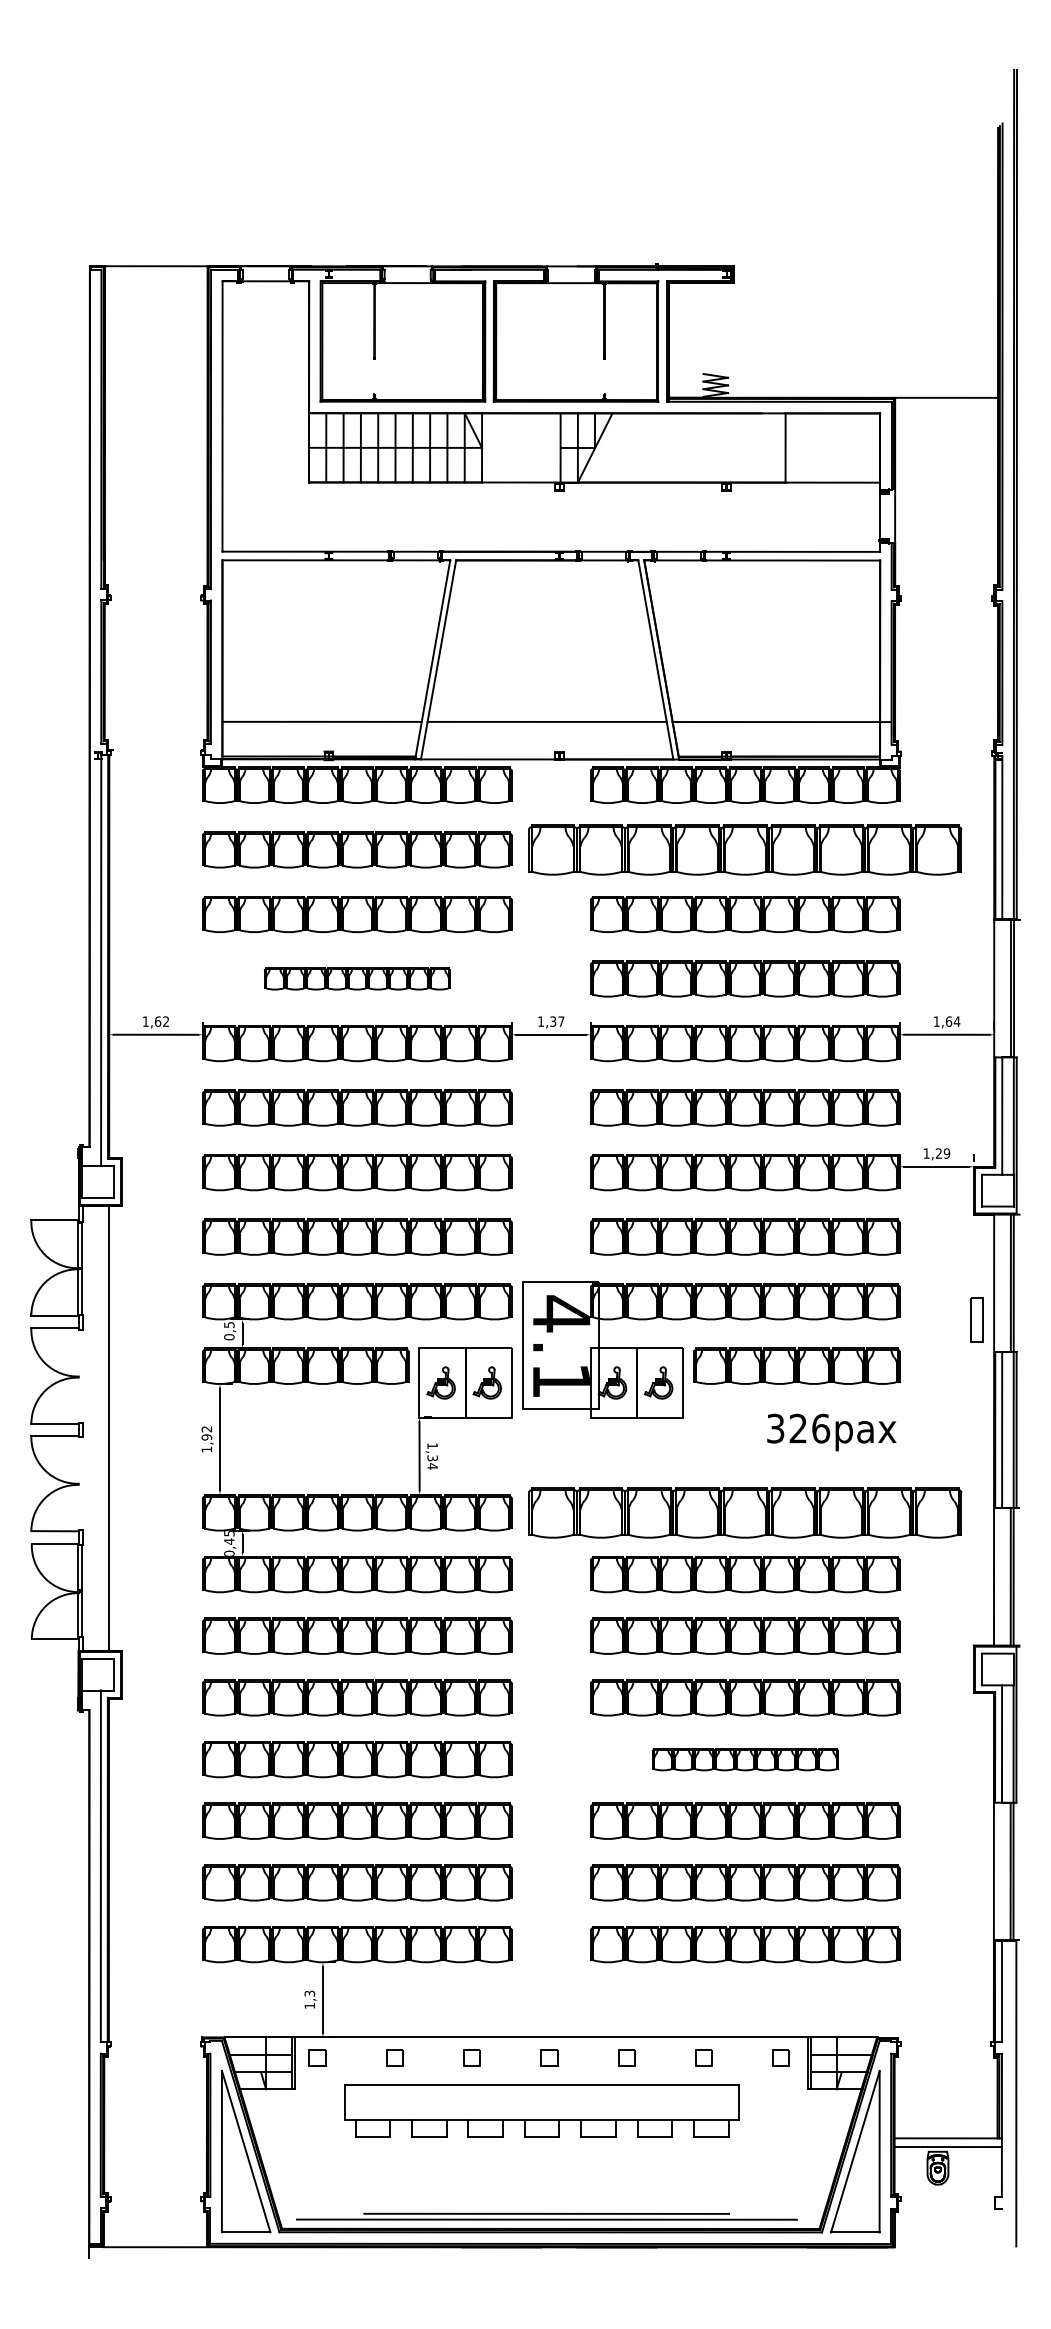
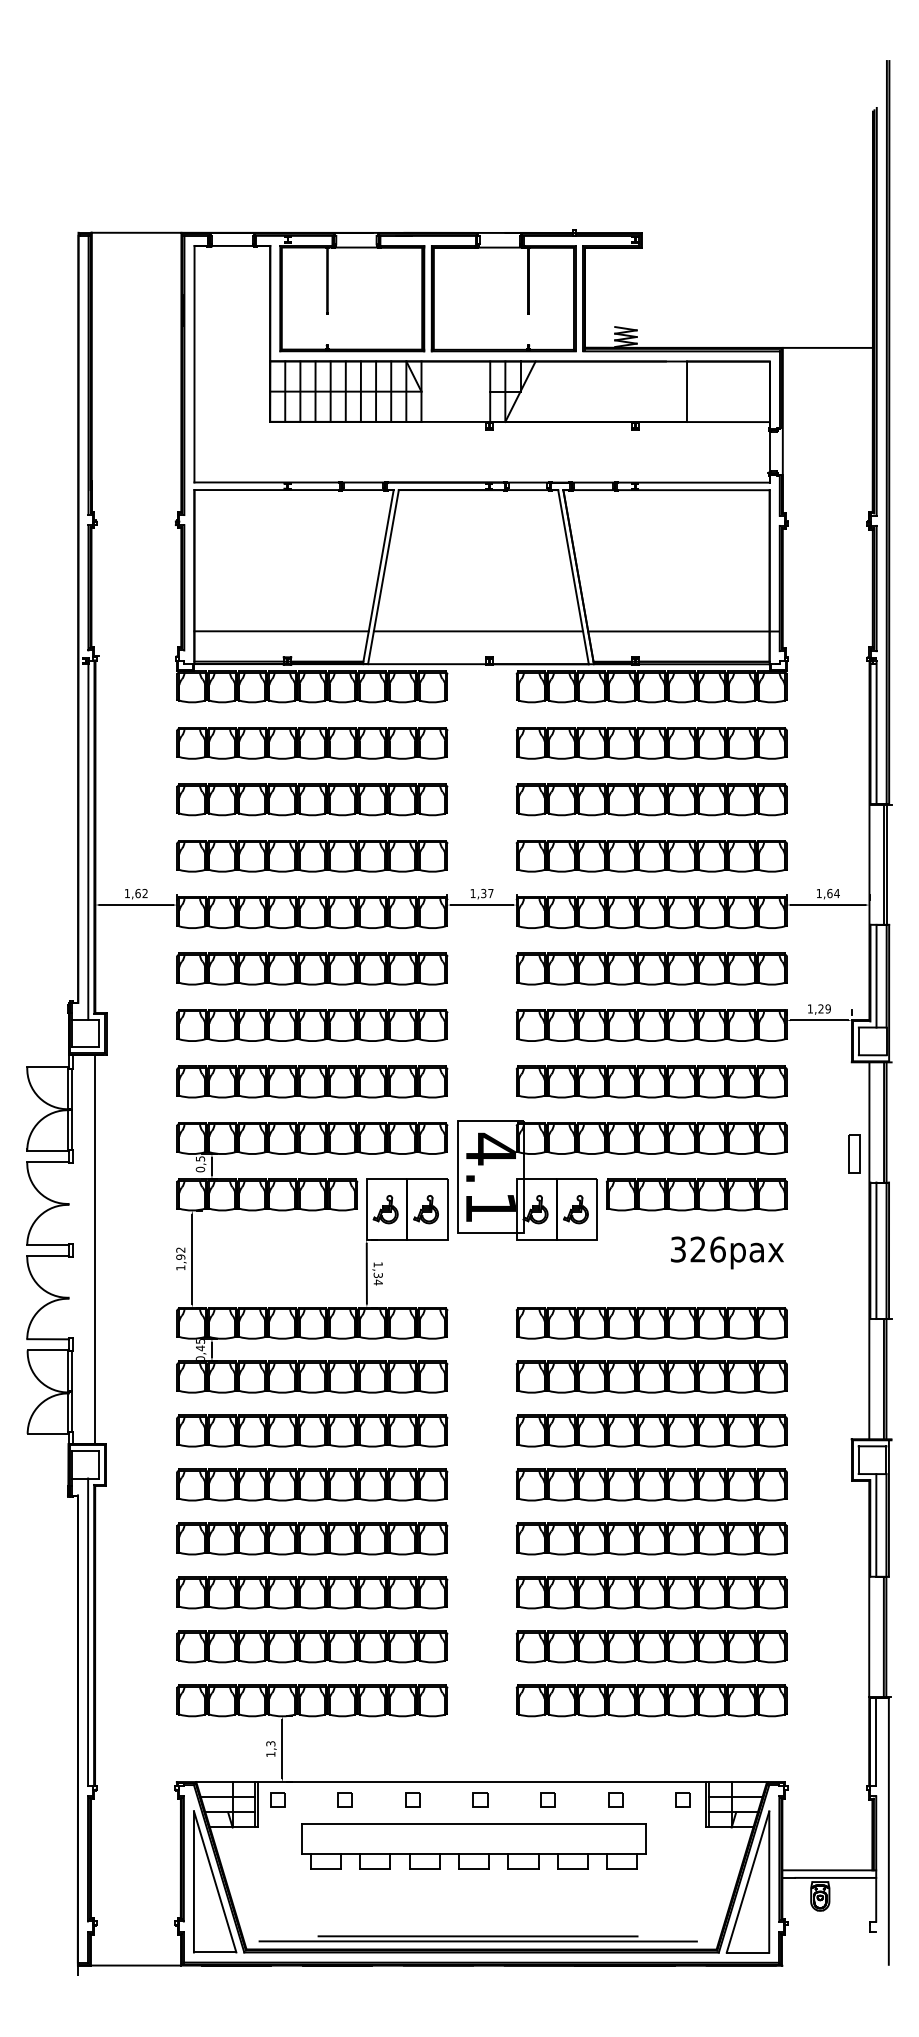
part: (745, 849) -> (651, 742), size x0.71
part: (357, 978) -> (312, 855), size x1.67
part: (745, 1512) -> (651, 1322), size x0.71
part: (745, 1759) -> (651, 1538), size x1.67

